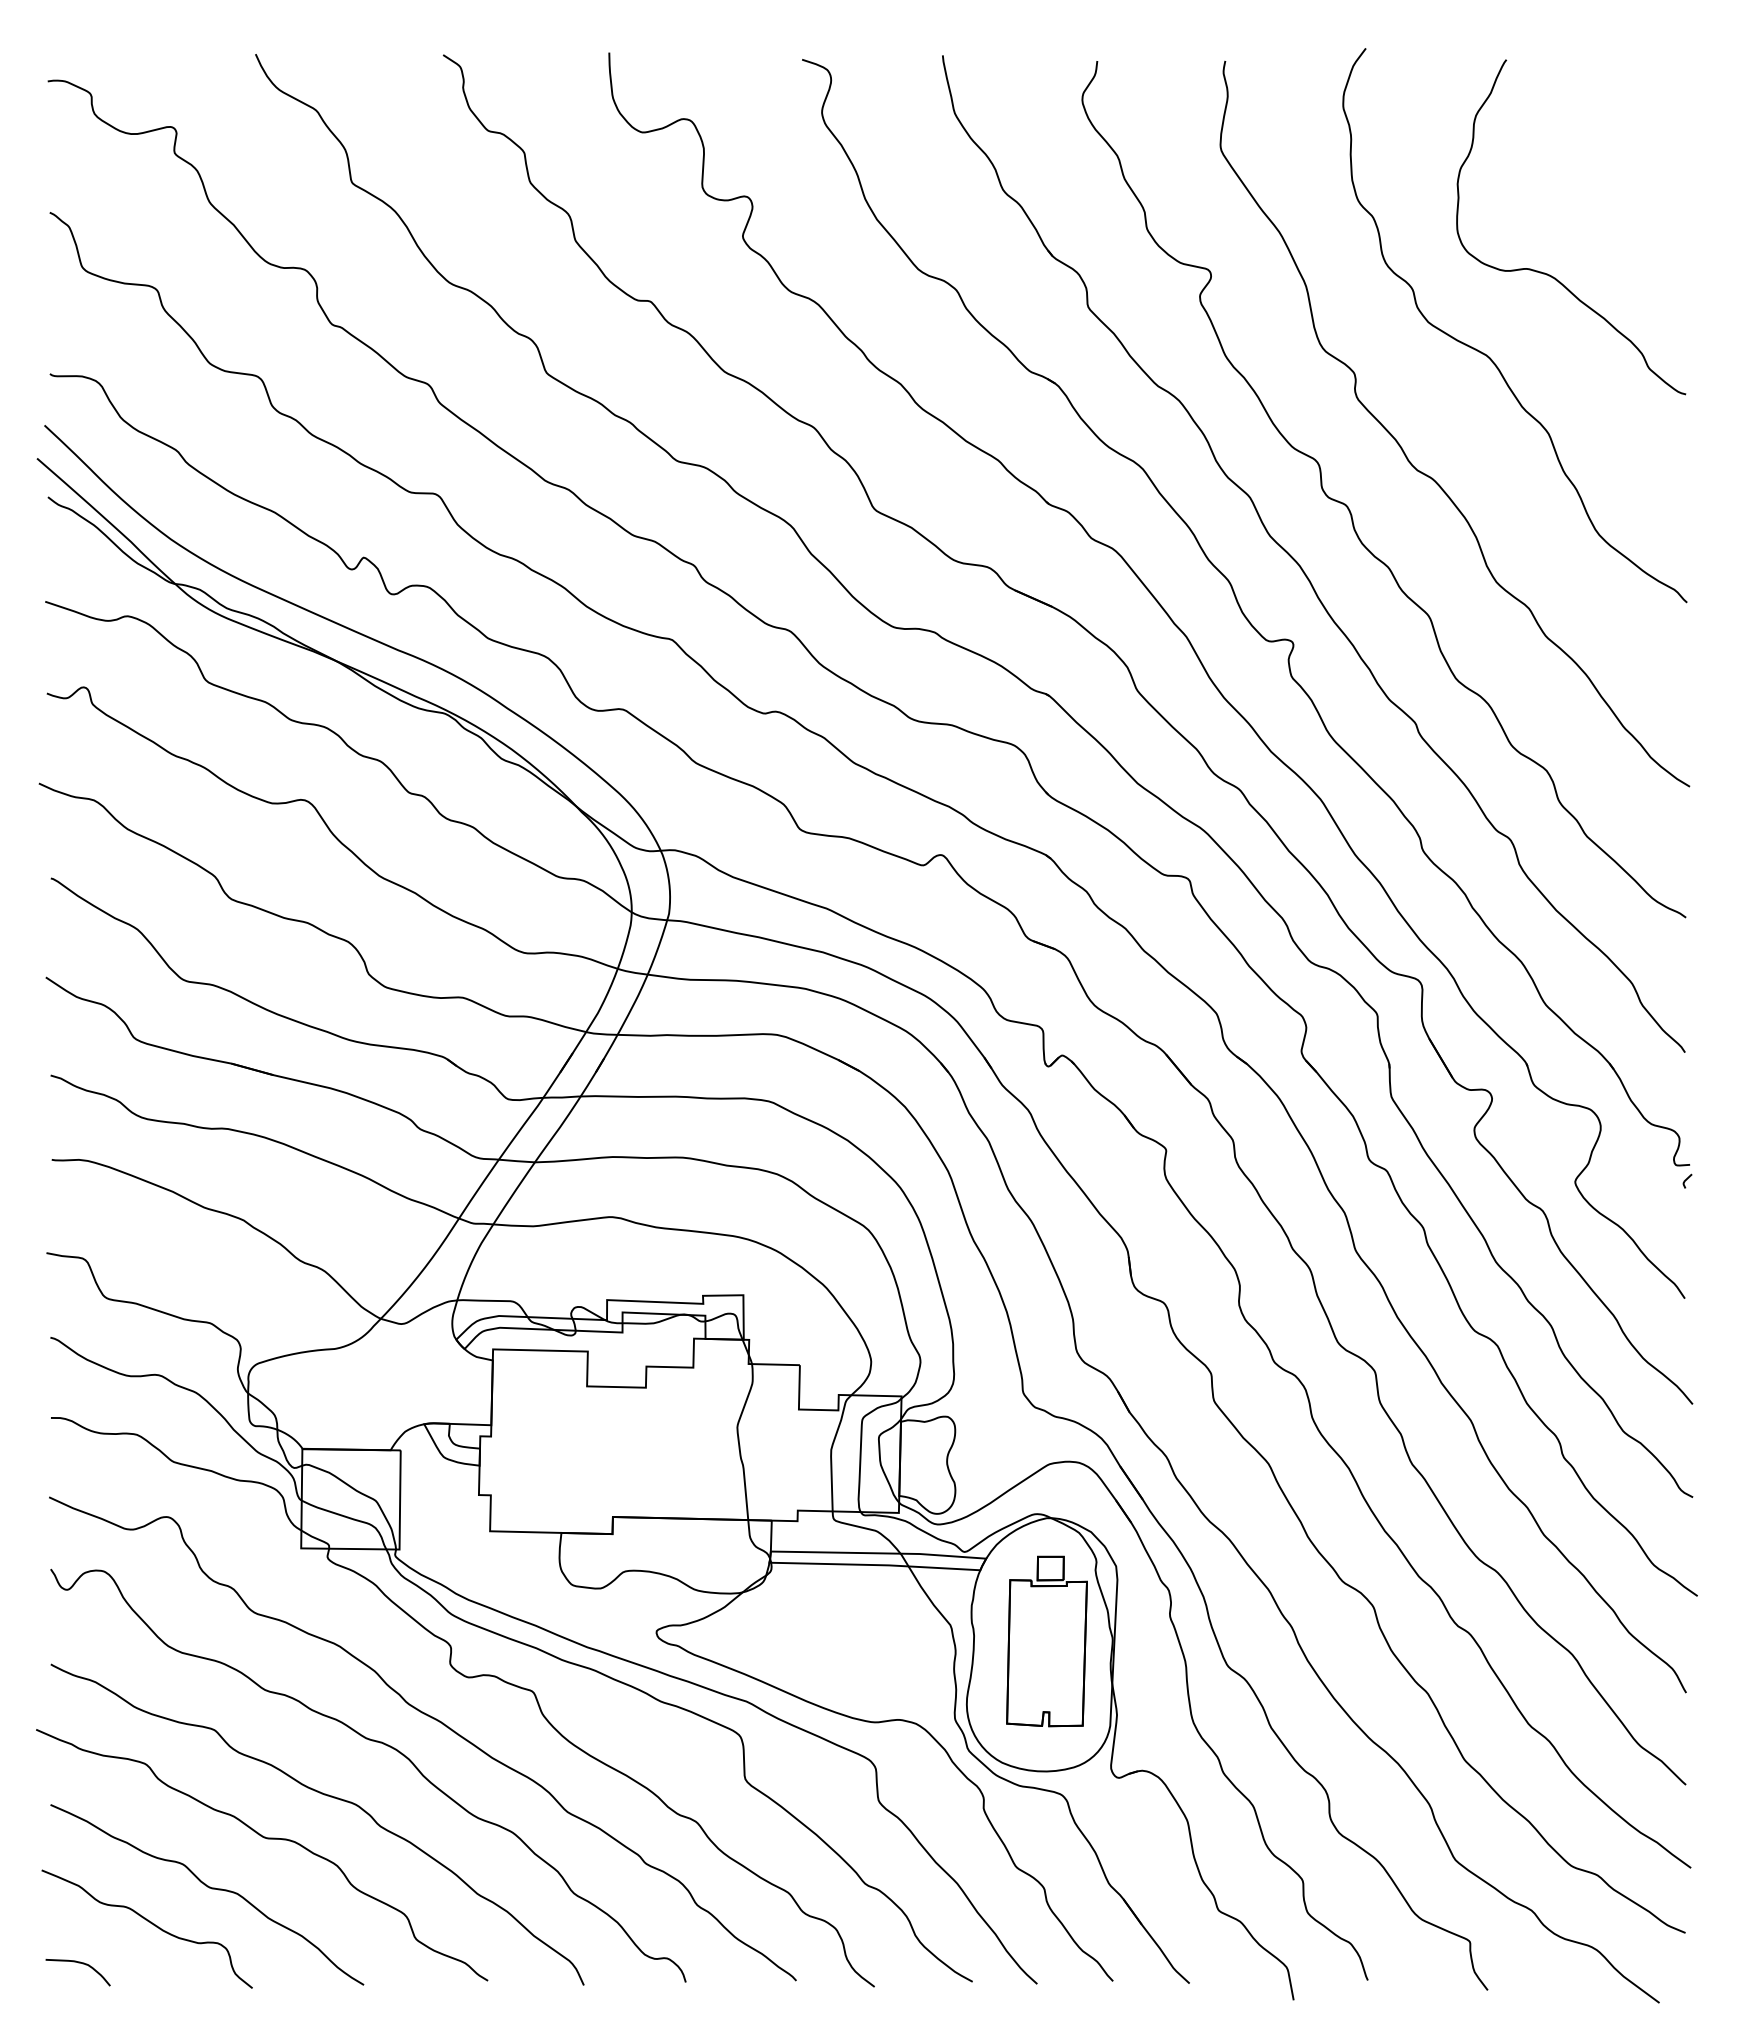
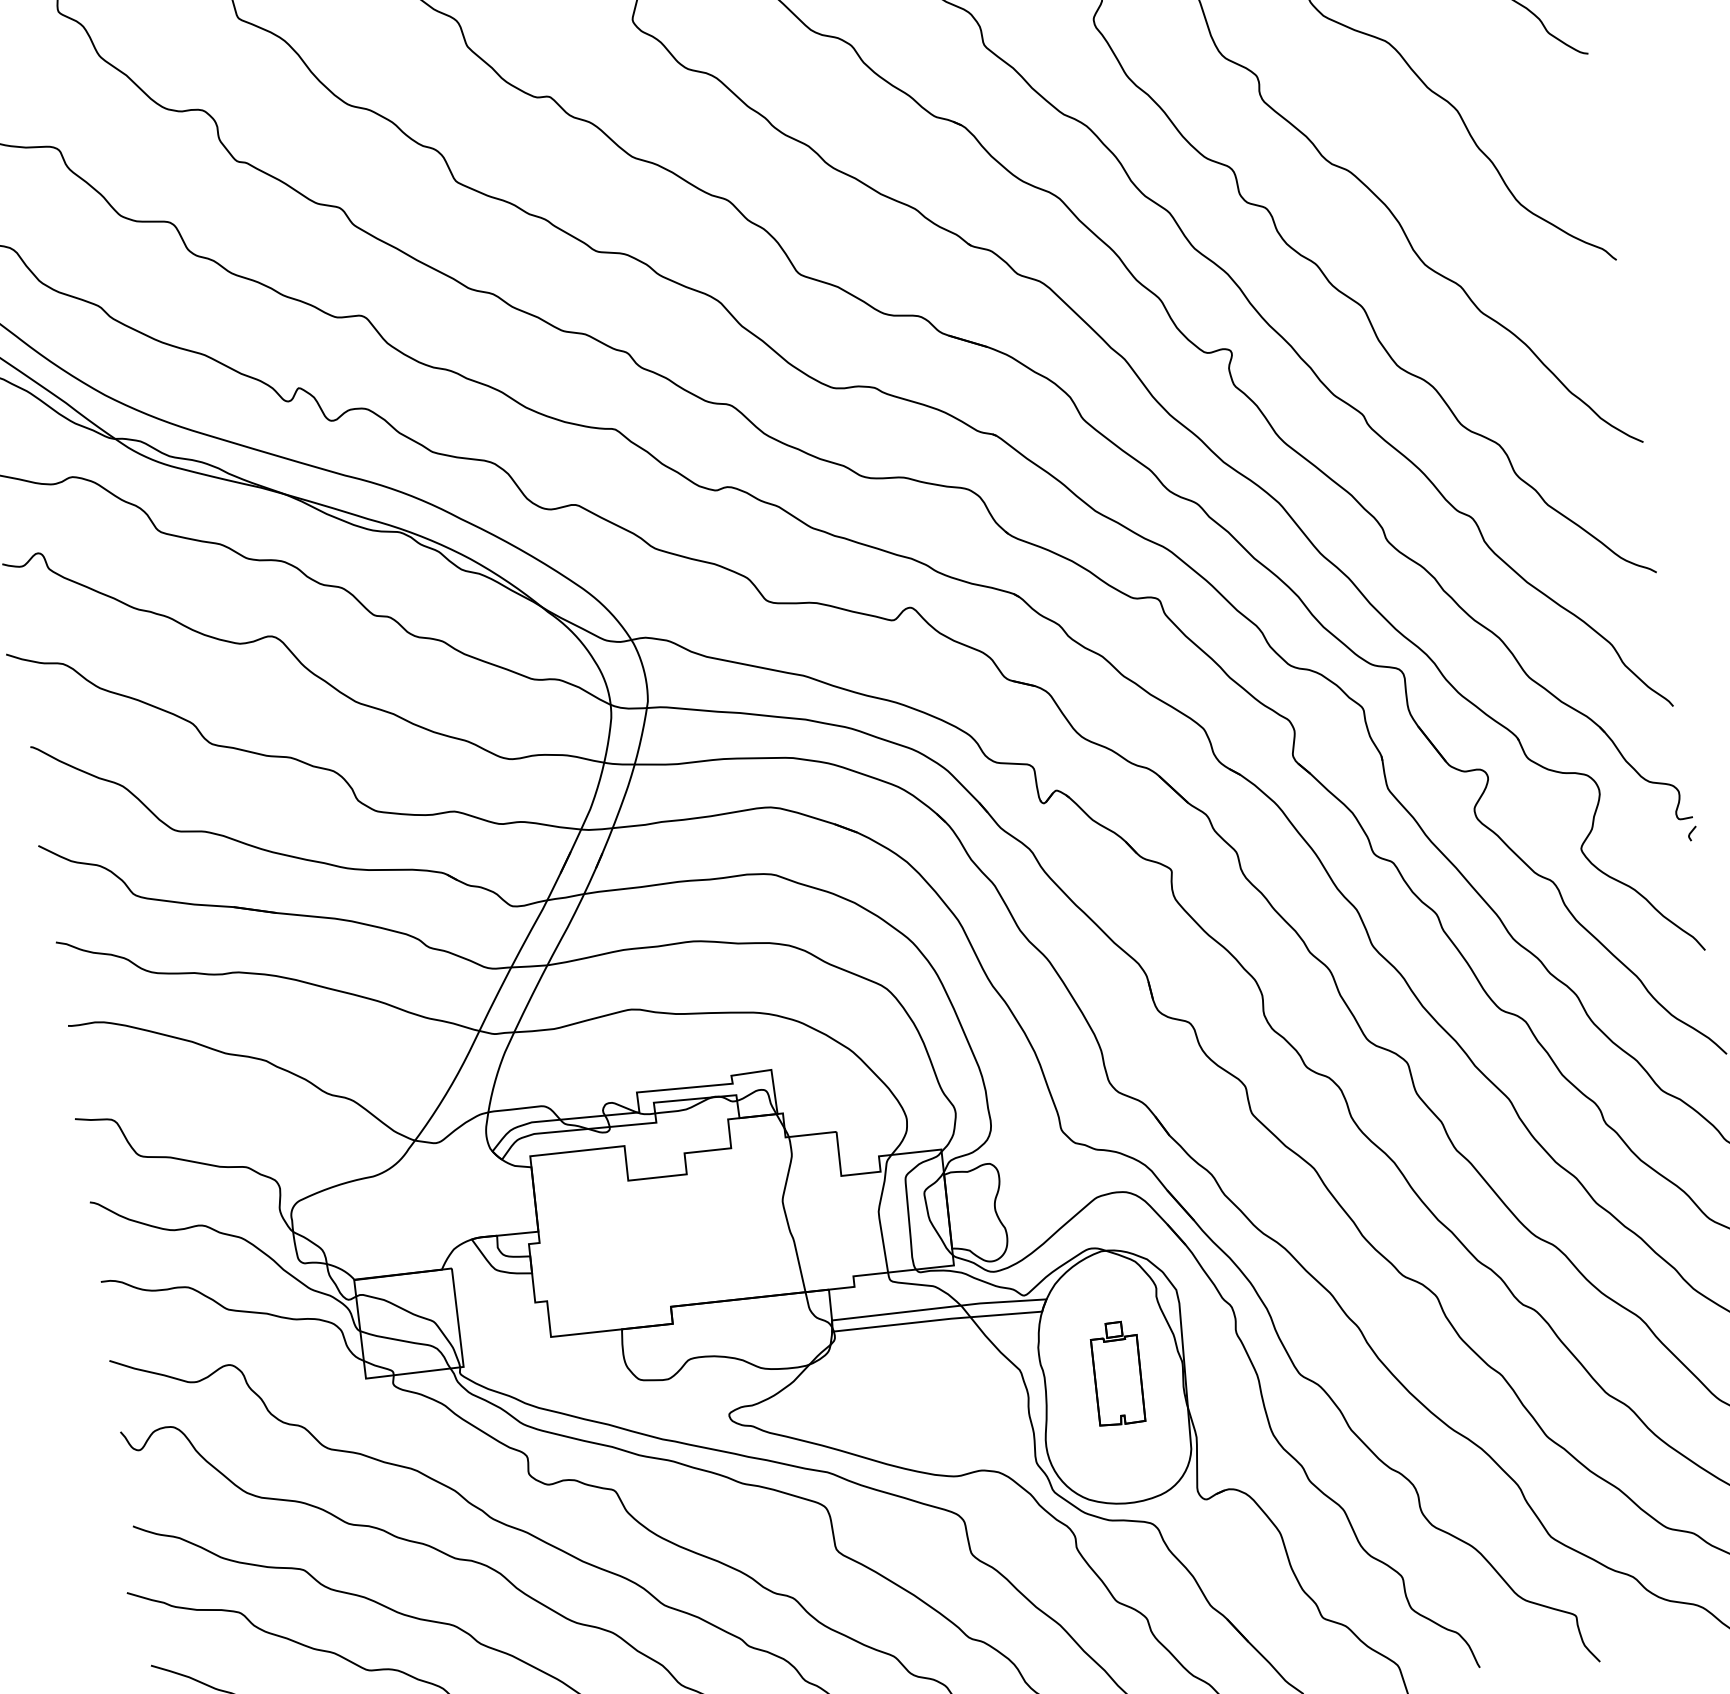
part: (1046, 1641) -> (1117, 1373), size x0.6

